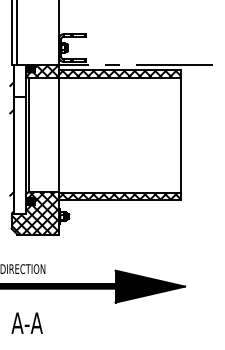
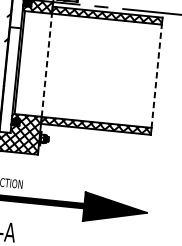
line: (58, 134) -> (46, 64), solid -> dashed
line: (181, 134) -> (157, 75), solid -> dashed

